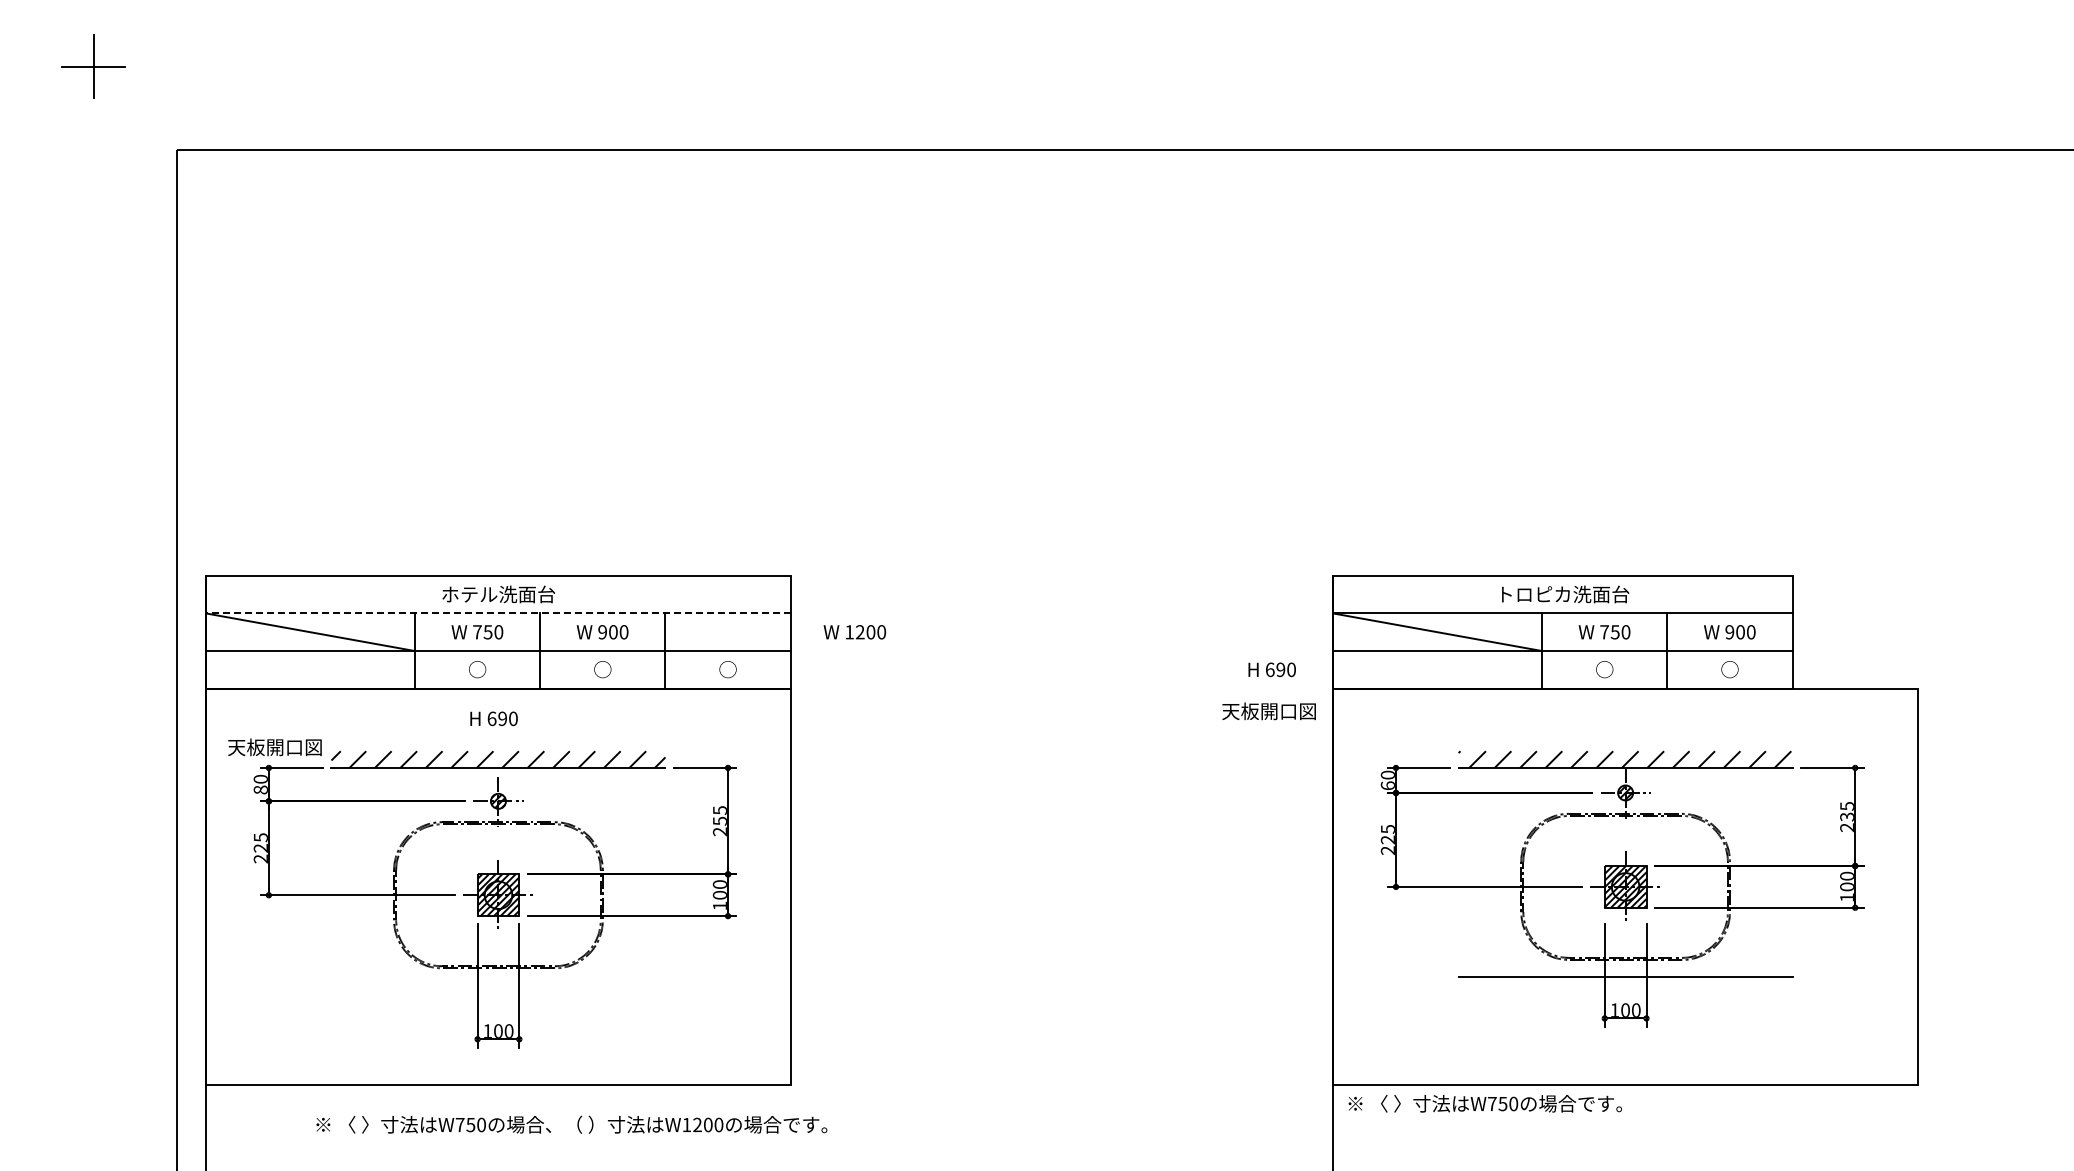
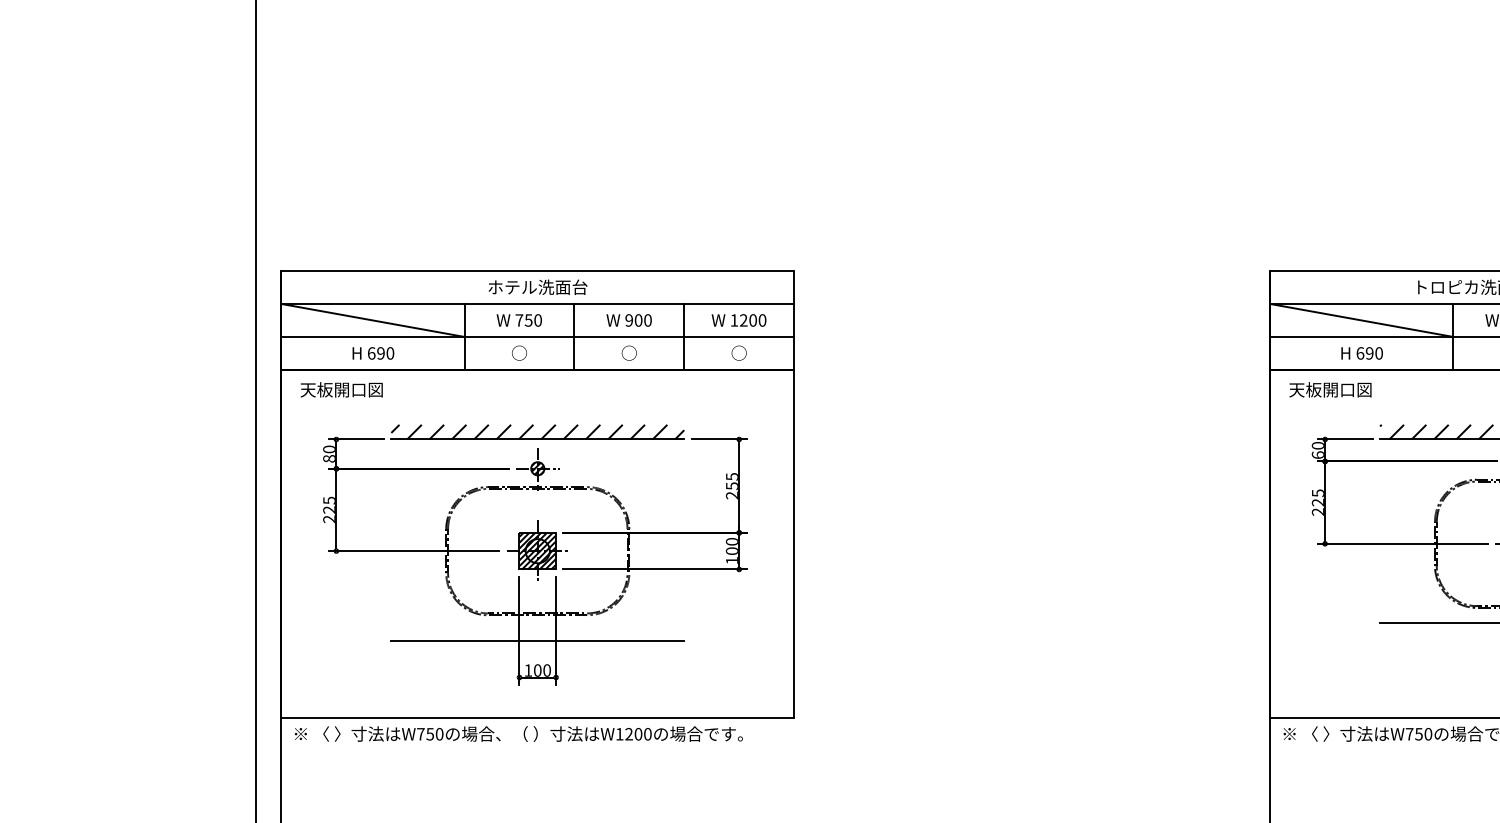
line: (497, 613) -> (536, 304), dashed -> solid
text: (854, 632) -> (738, 320), moved
text: (1271, 669) -> (1361, 353), moved
text: (1268, 711) -> (1329, 389), moved
text: (493, 718) -> (372, 353), moved
text: (274, 747) -> (341, 389), moved
line: (498, 997) -> (537, 640), added
text: (571, 1124) -> (518, 733), moved

